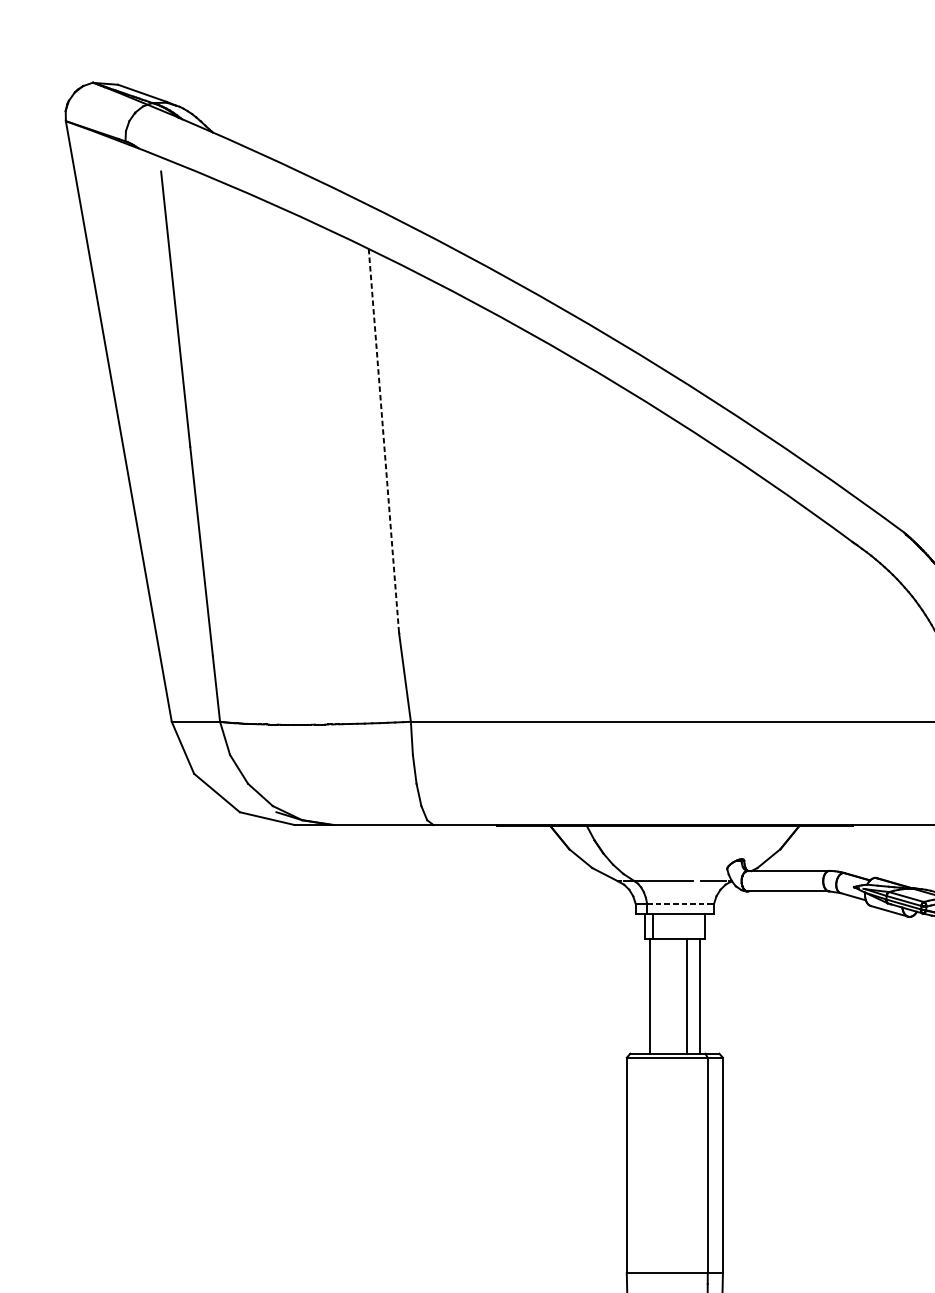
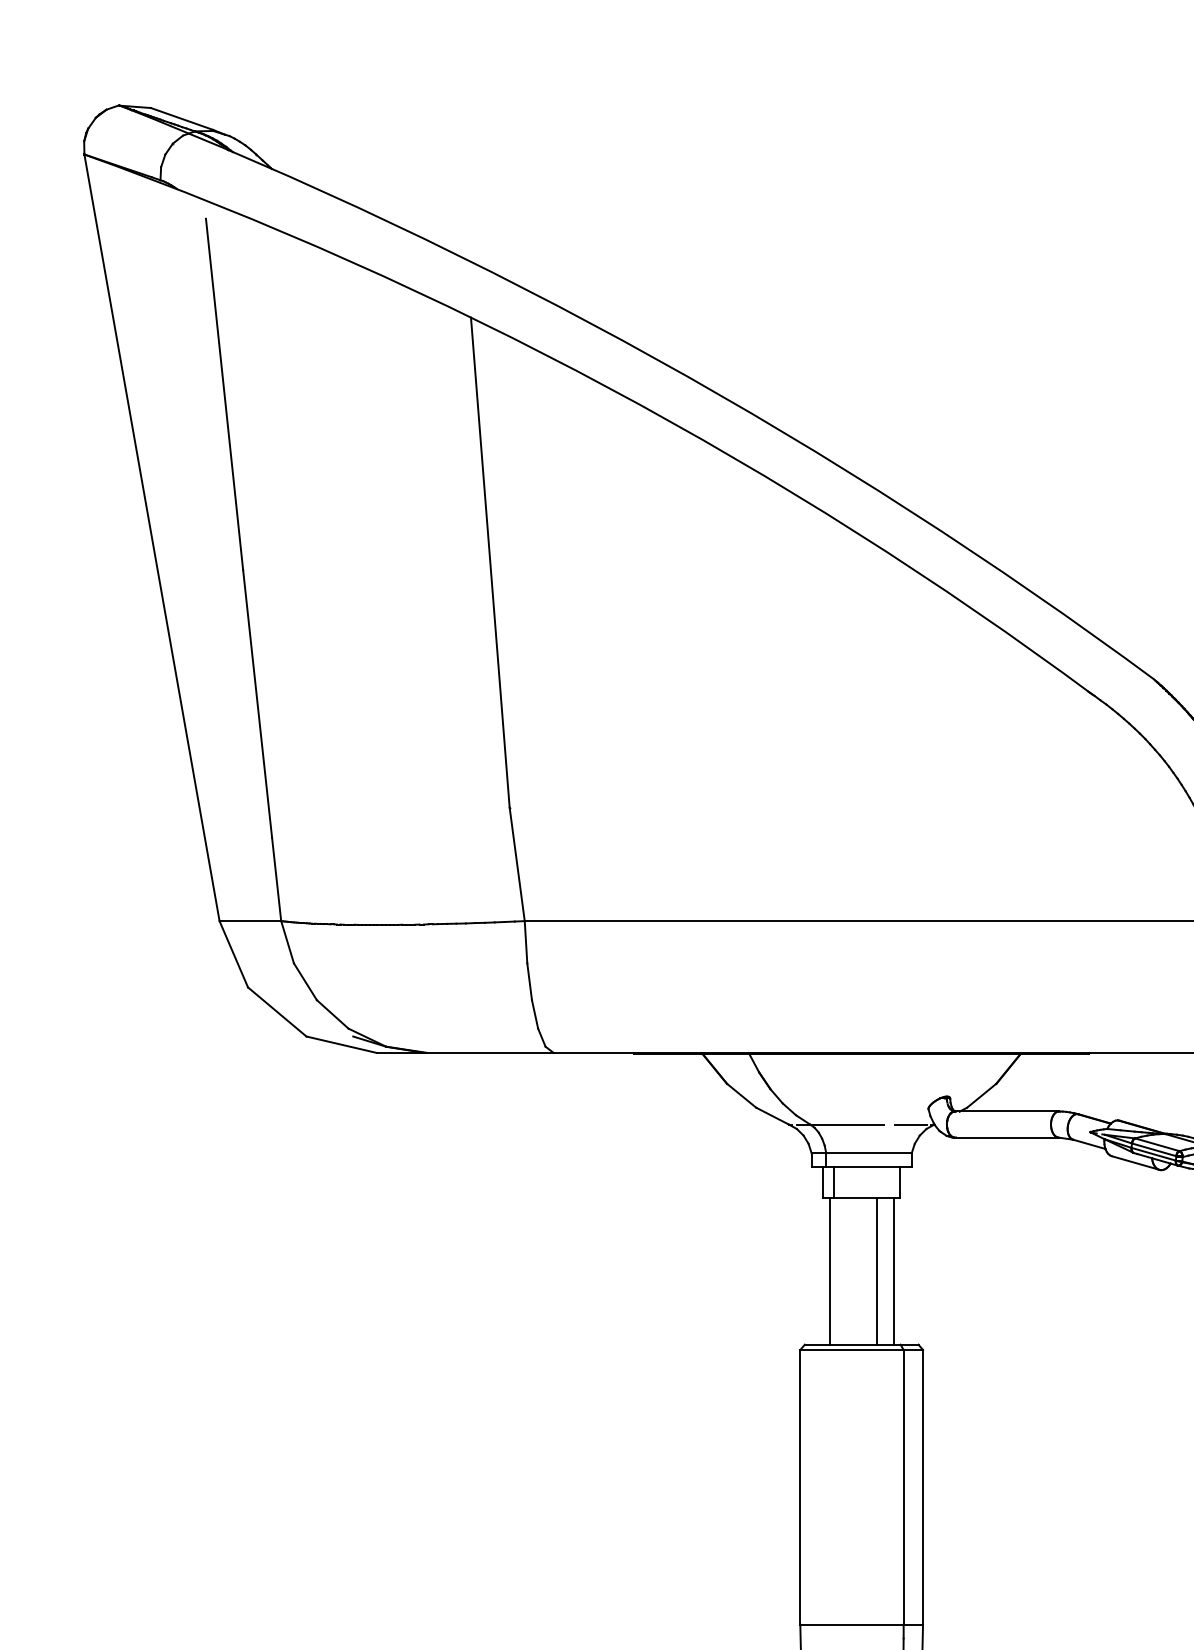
line: (384, 440) -> (490, 562), dashed -> solid
line: (681, 903) -> (869, 1153), dashed -> solid

